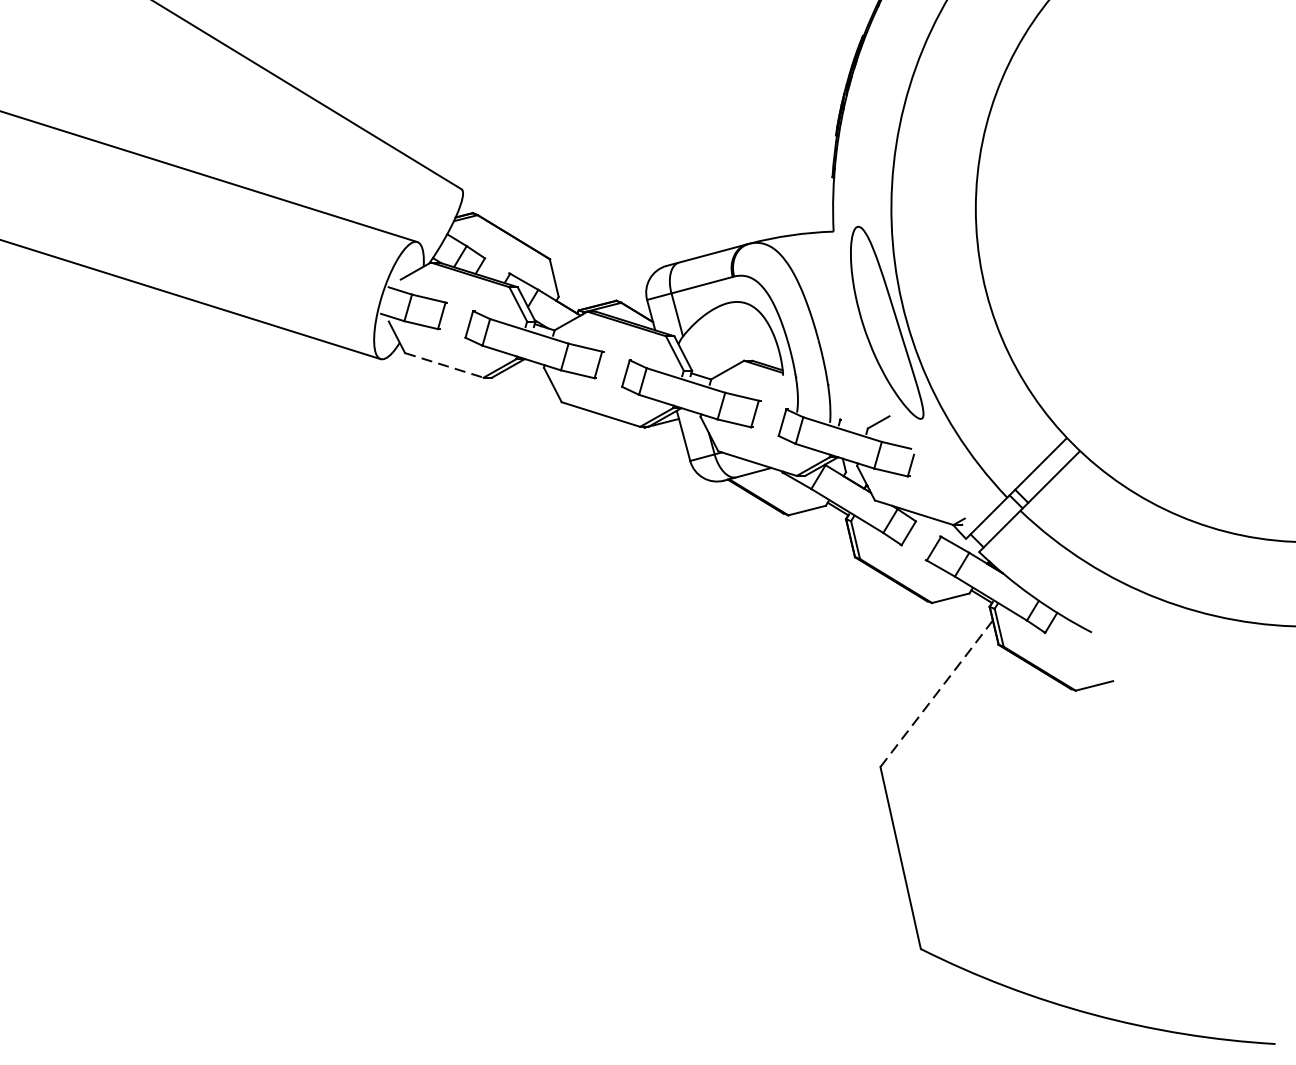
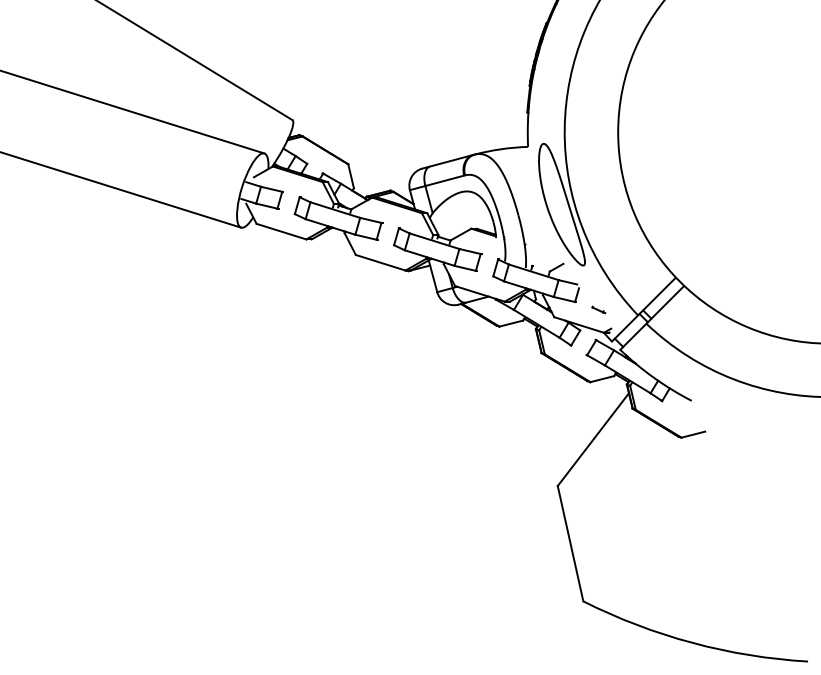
line: (444, 365) -> (281, 231), dashed -> solid
part: (944, 488) -> (598, 309), added
line: (936, 693) -> (593, 439), dashed -> solid

